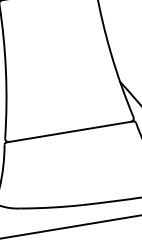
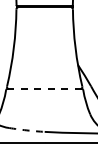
line: (69, 131) -> (44, 88), solid -> dashed
arc: (50, 207) -> (26, 130), solid -> dashed

